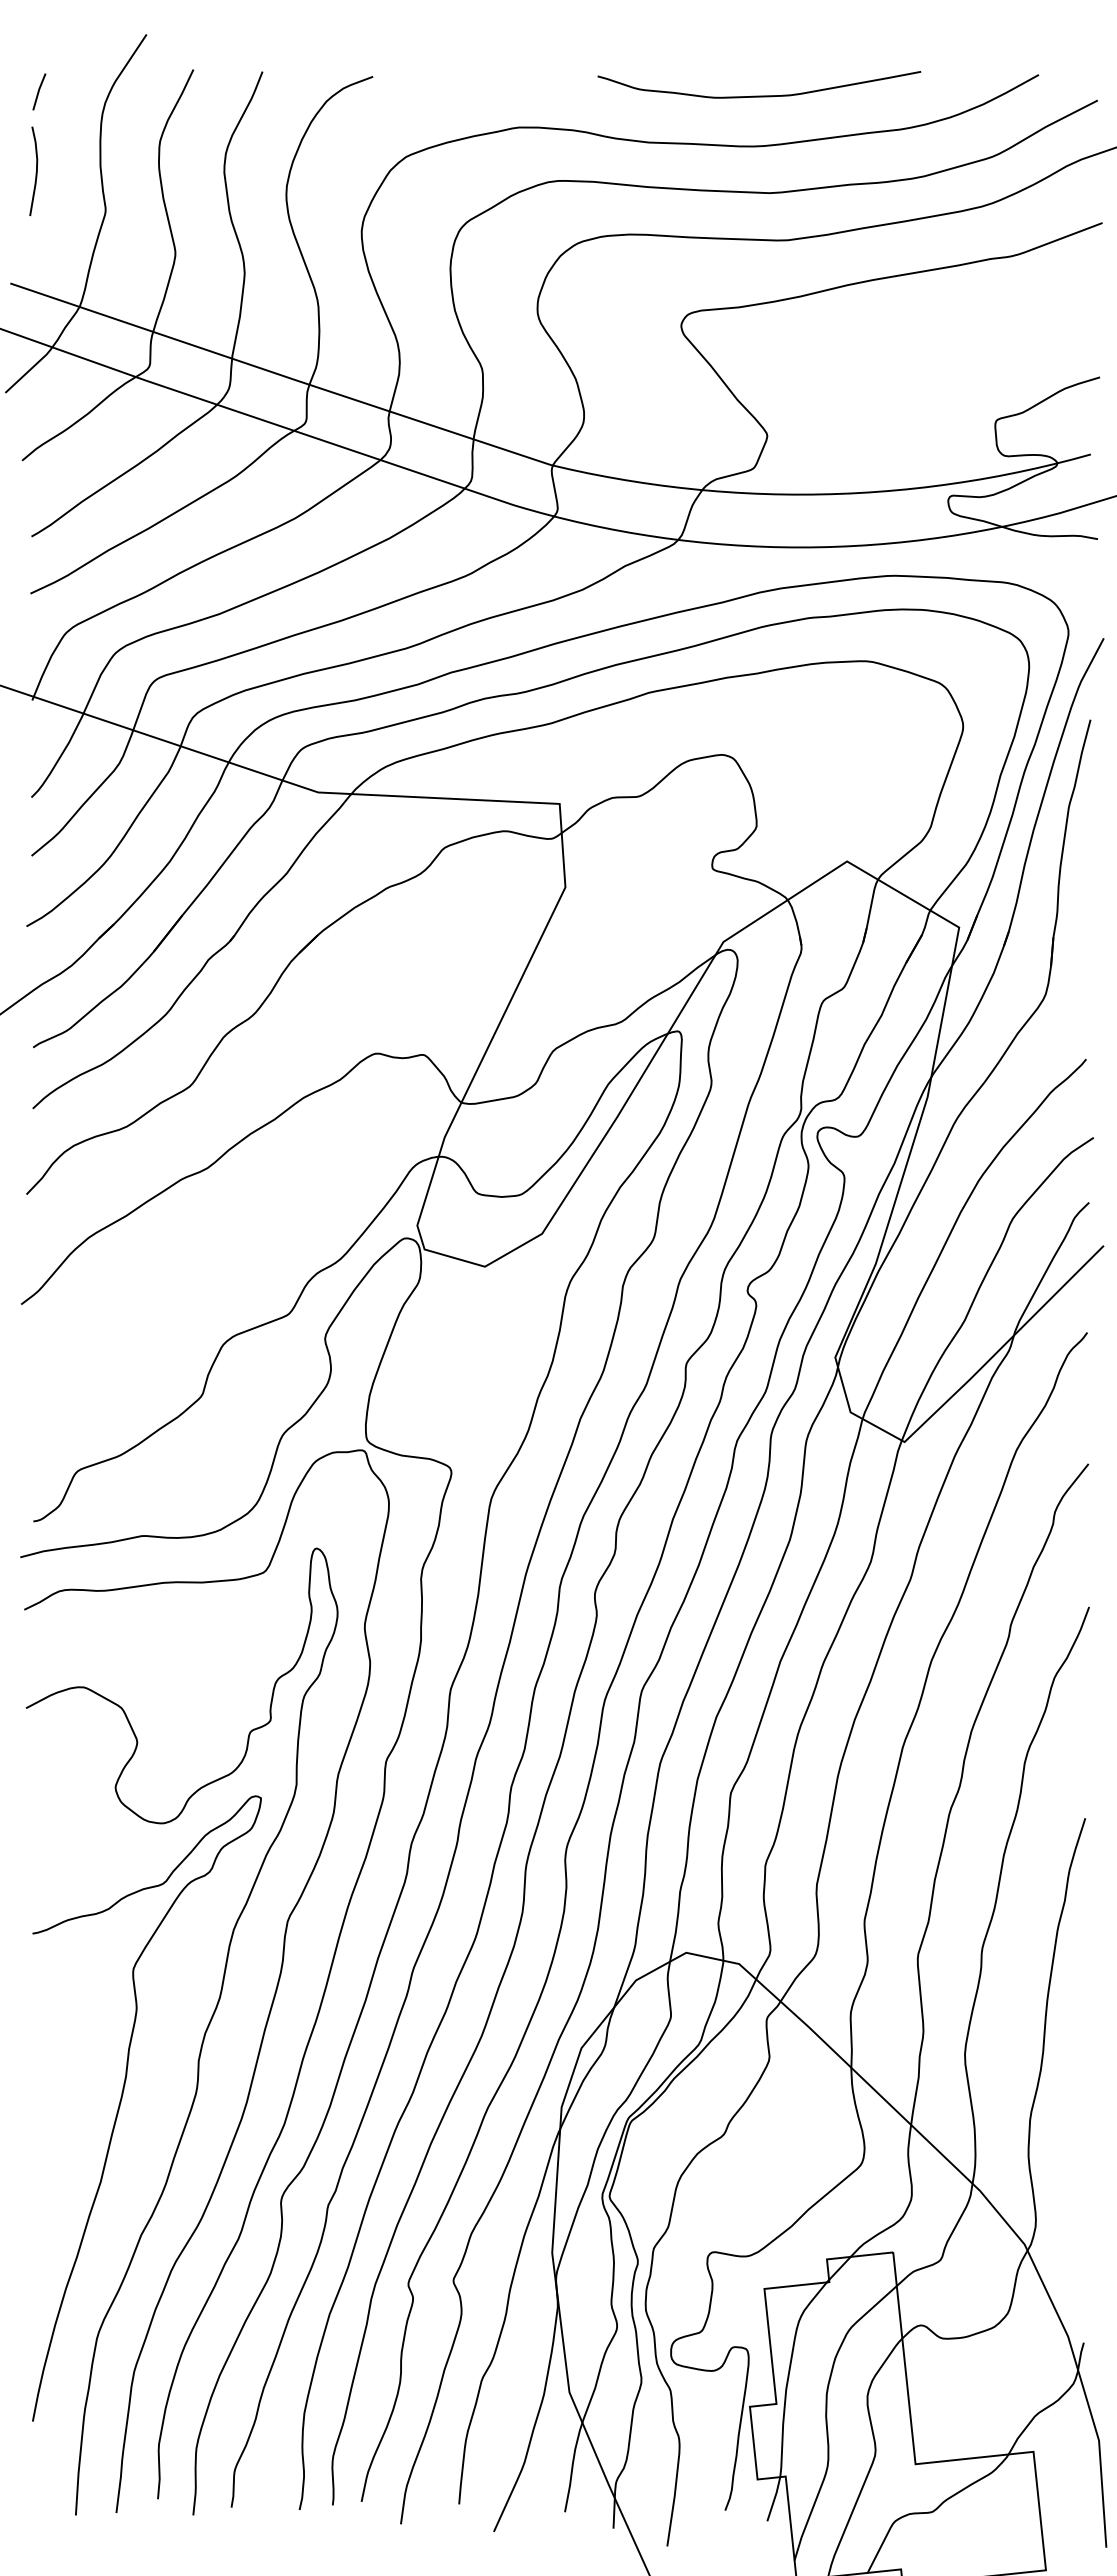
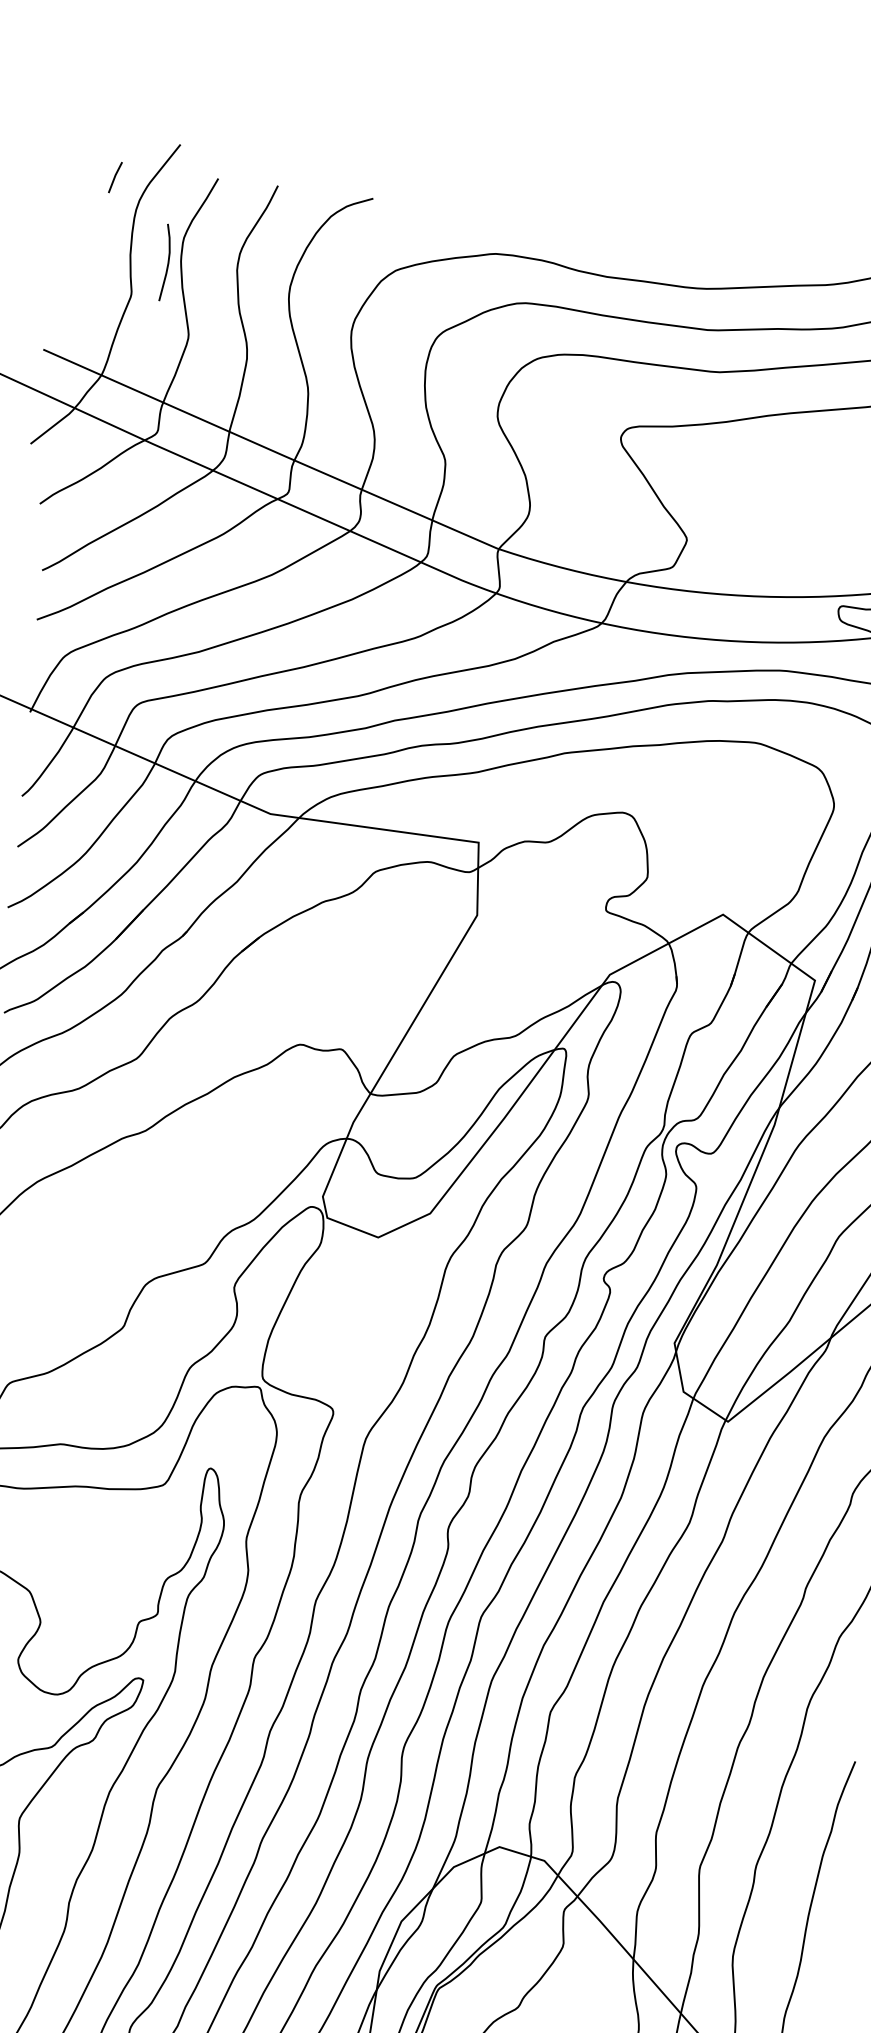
line: (39, 91) -> (115, 177), moved
curve: (759, 95) -> (706, 244), removed
curve: (35, 172) -> (167, 263), moved

